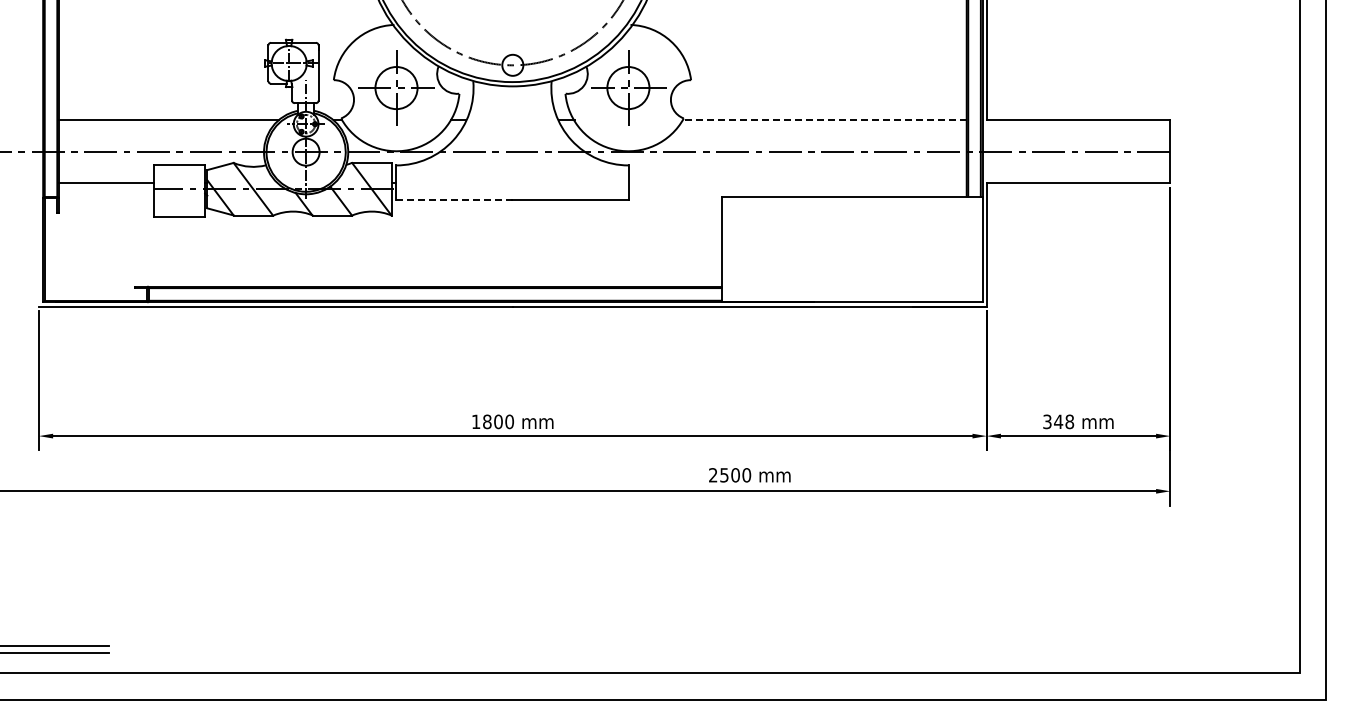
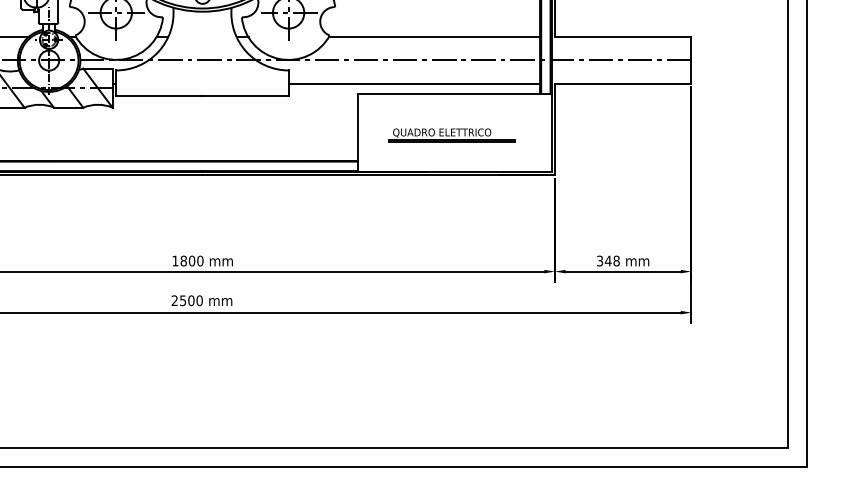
line: (824, 120) -> (434, 37), dashed -> solid
line: (797, 183) -> (414, 83), added
line: (455, 200) -> (160, 96), dashed -> solid
part: (848, 252) -> (452, 135), added
text: (749, 475) -> (201, 300), moved

